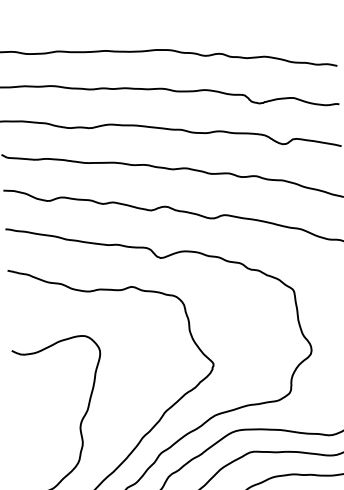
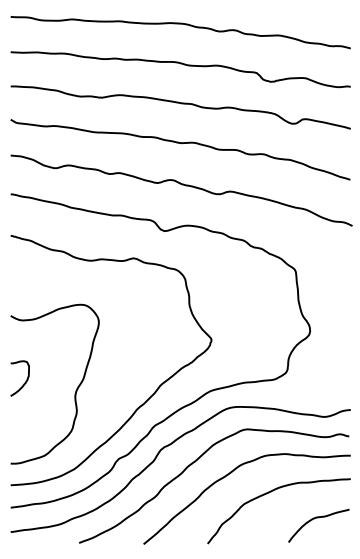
curve: (29, 416) -> (24, 382), added

